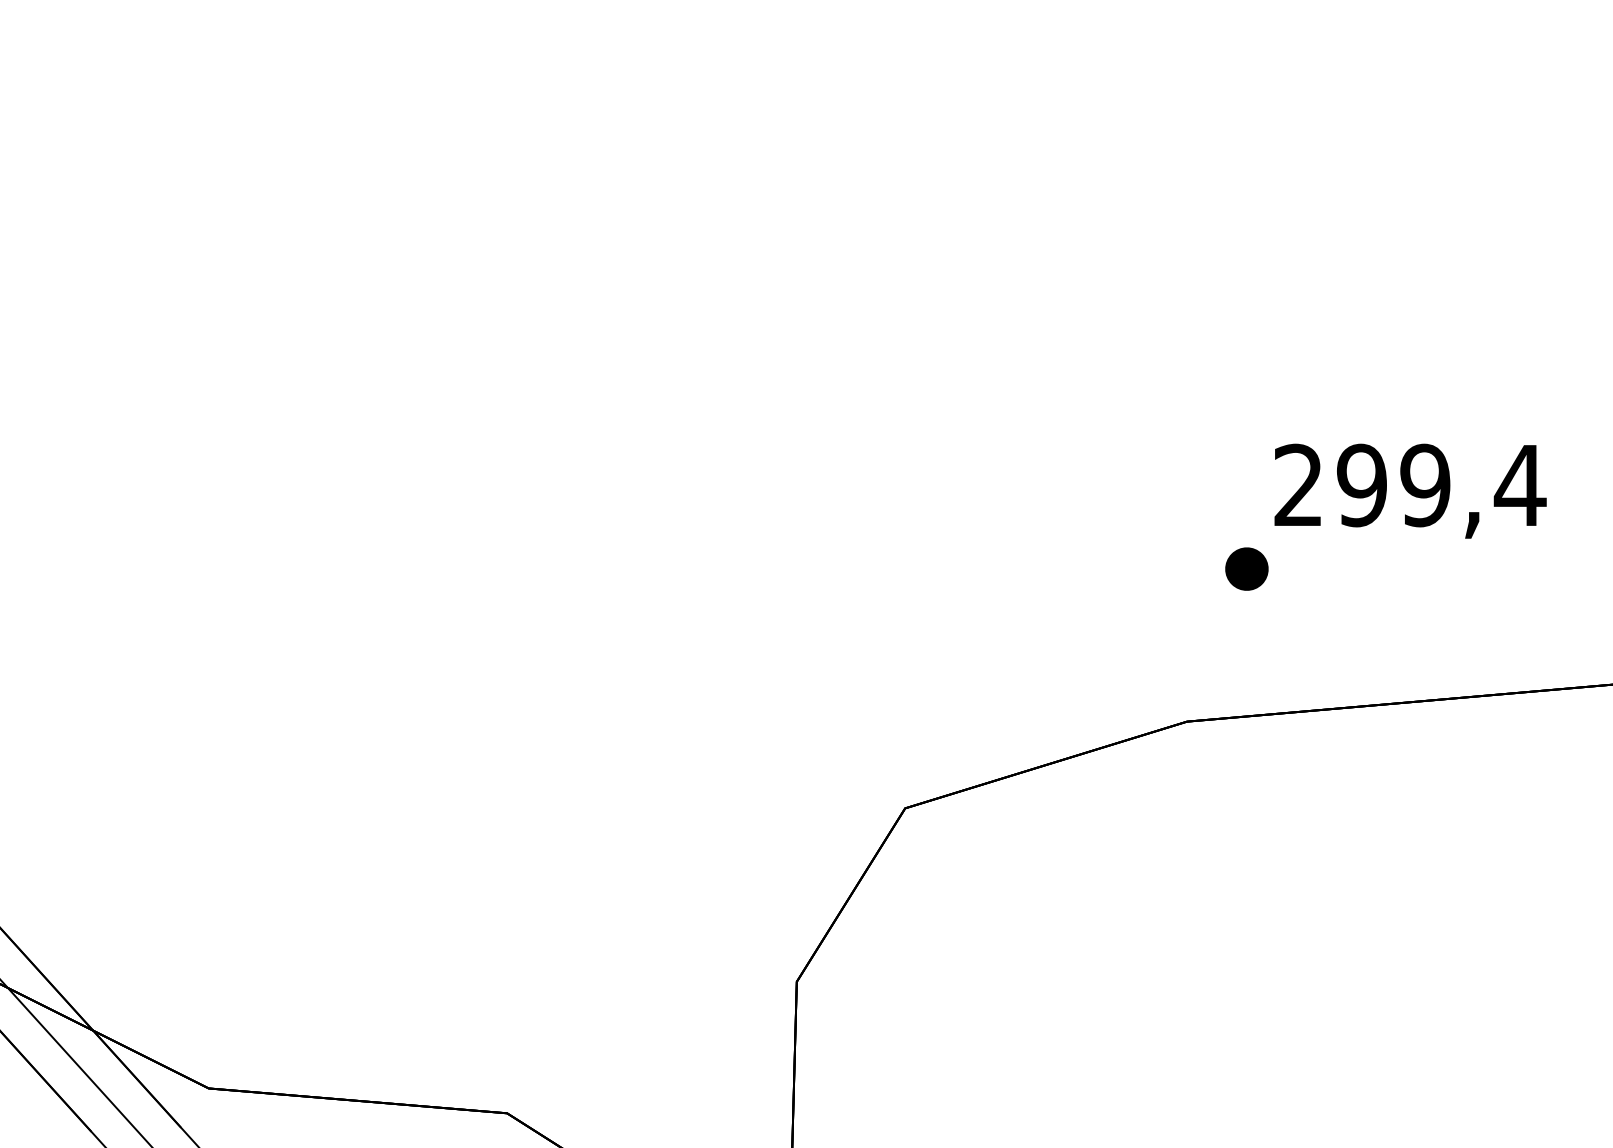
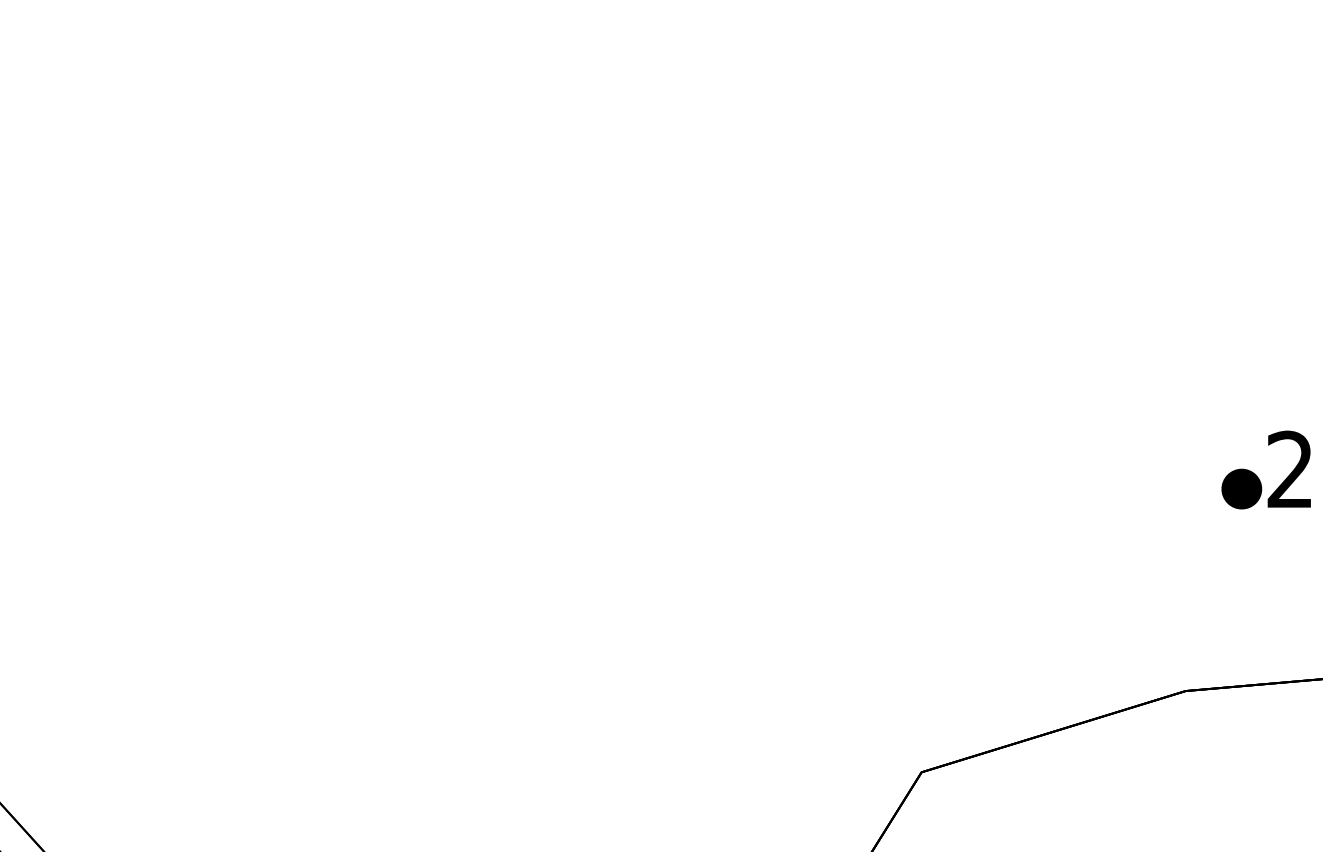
part: (1246, 568) -> (1241, 488), moved

